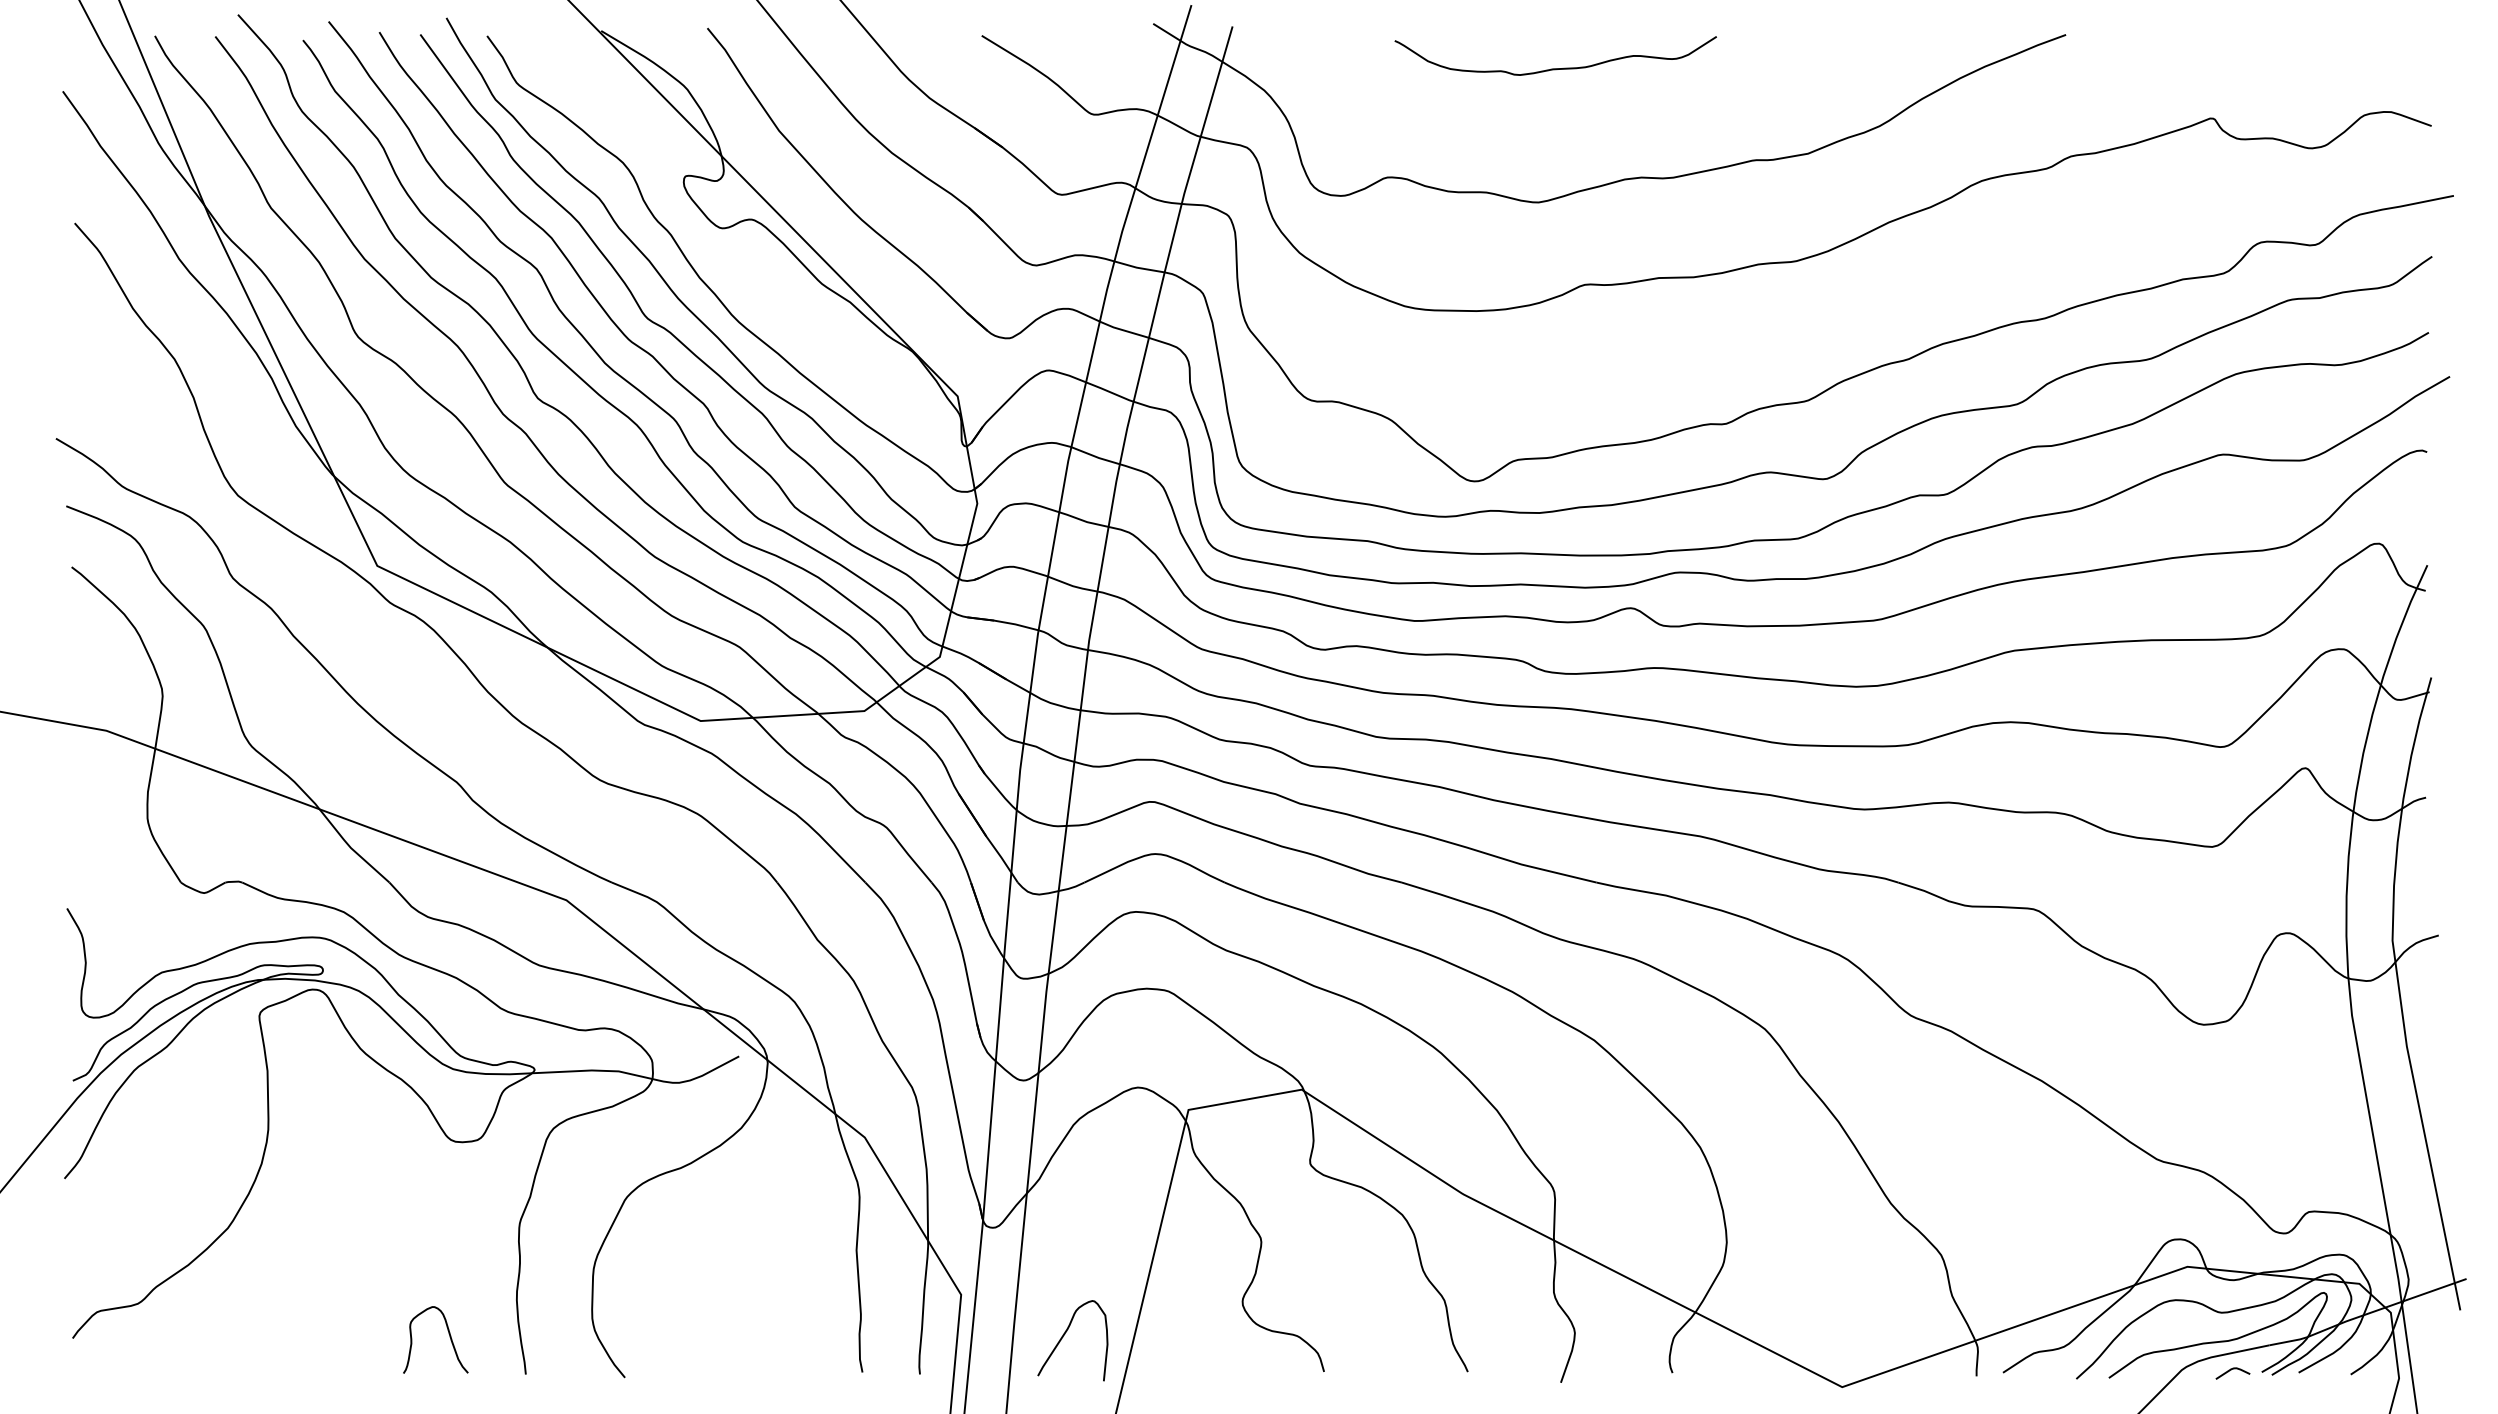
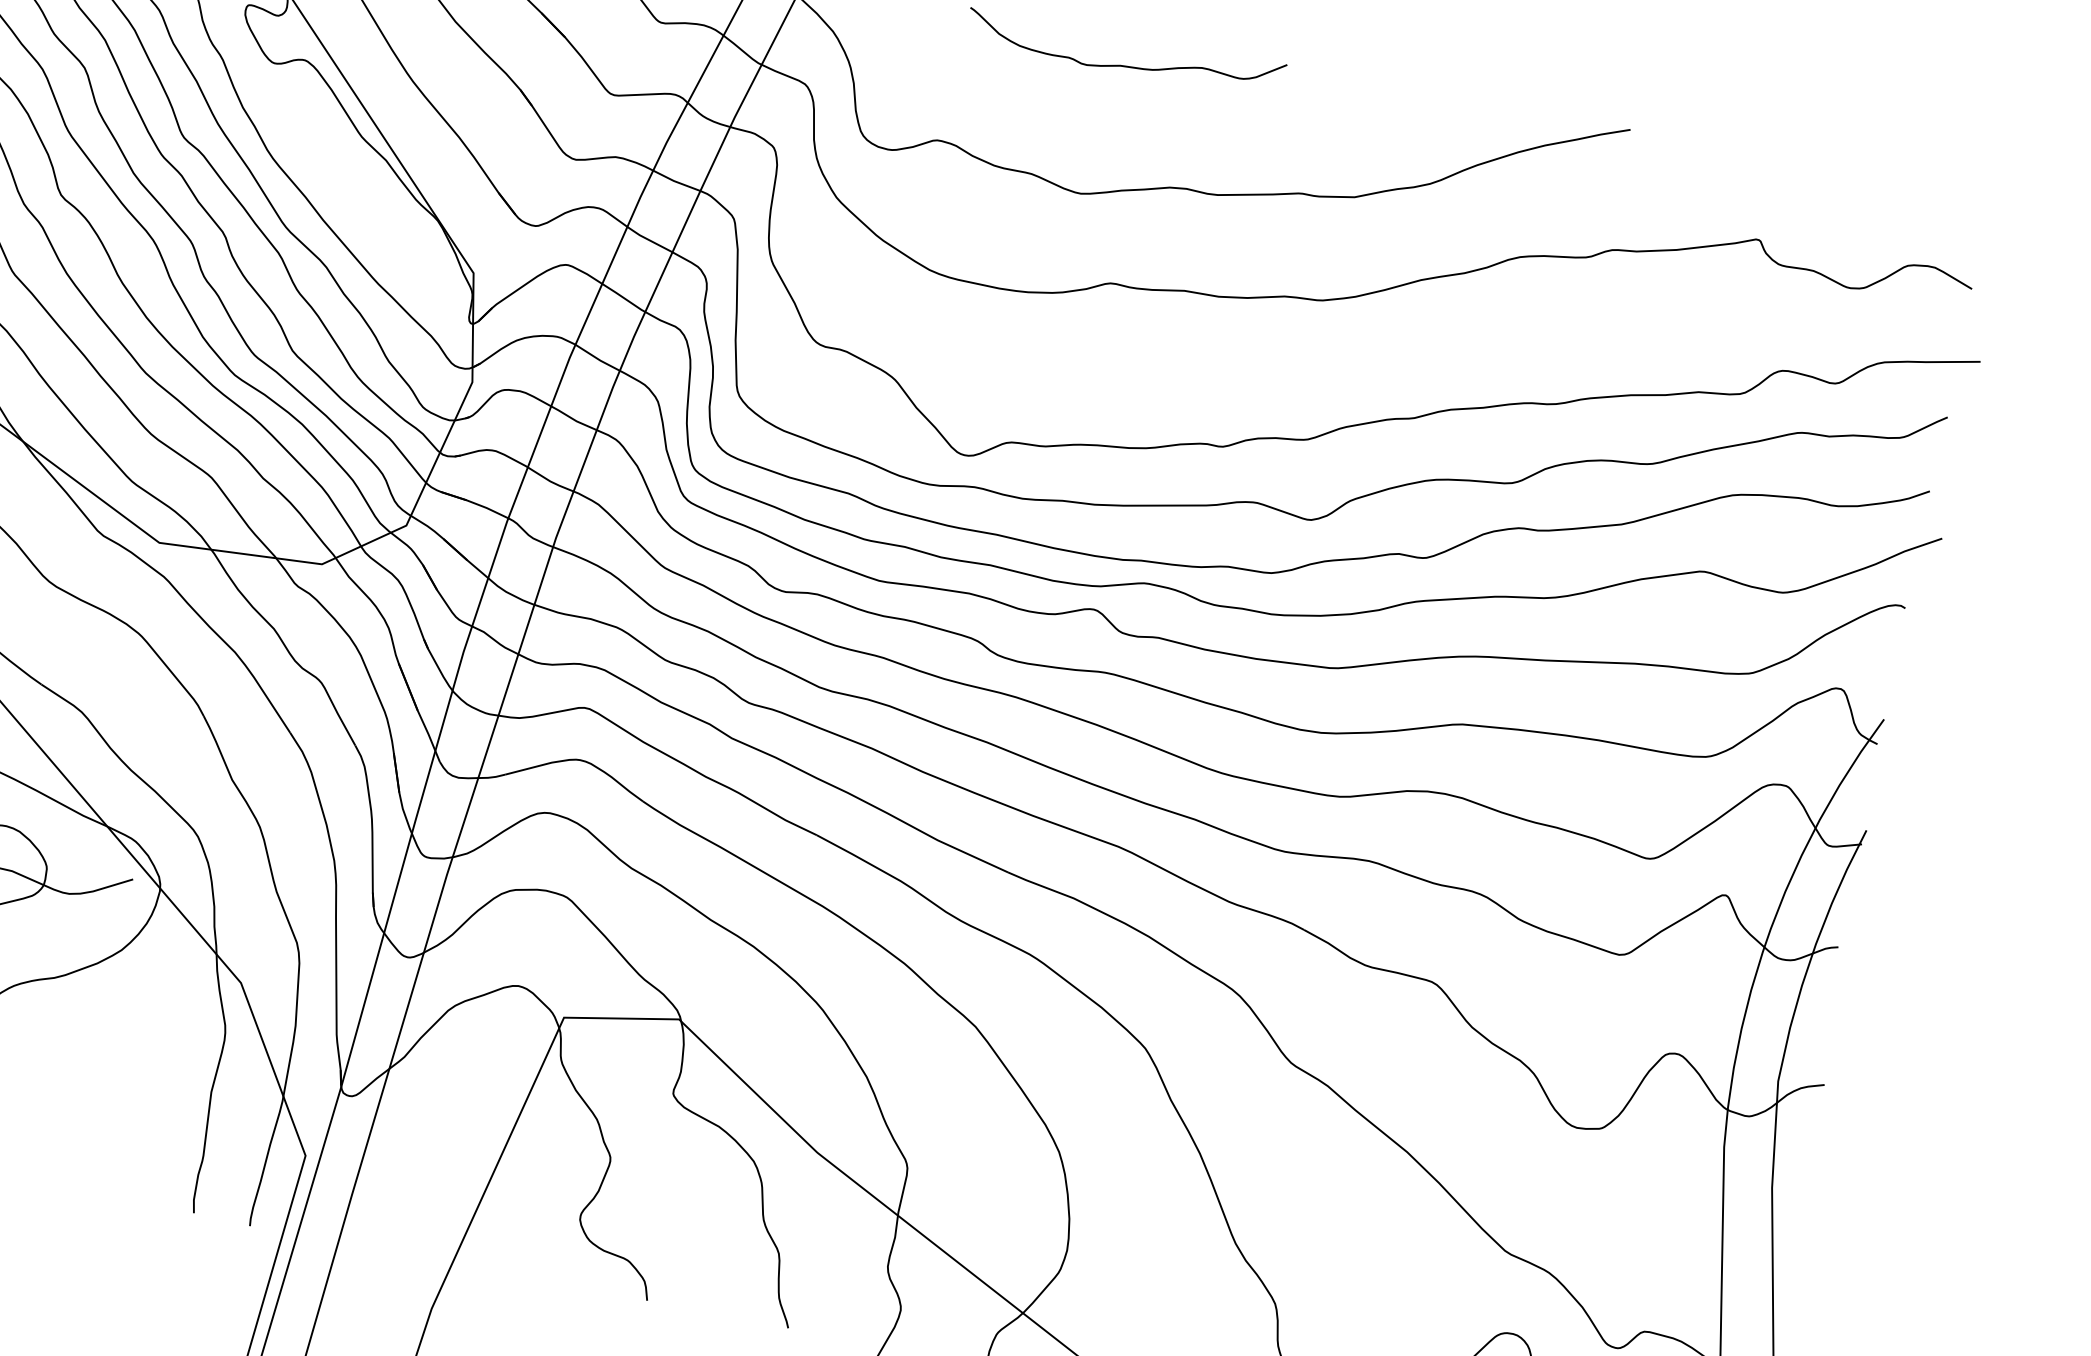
curve: (1065, 1334) -> (400, 1214), removed

